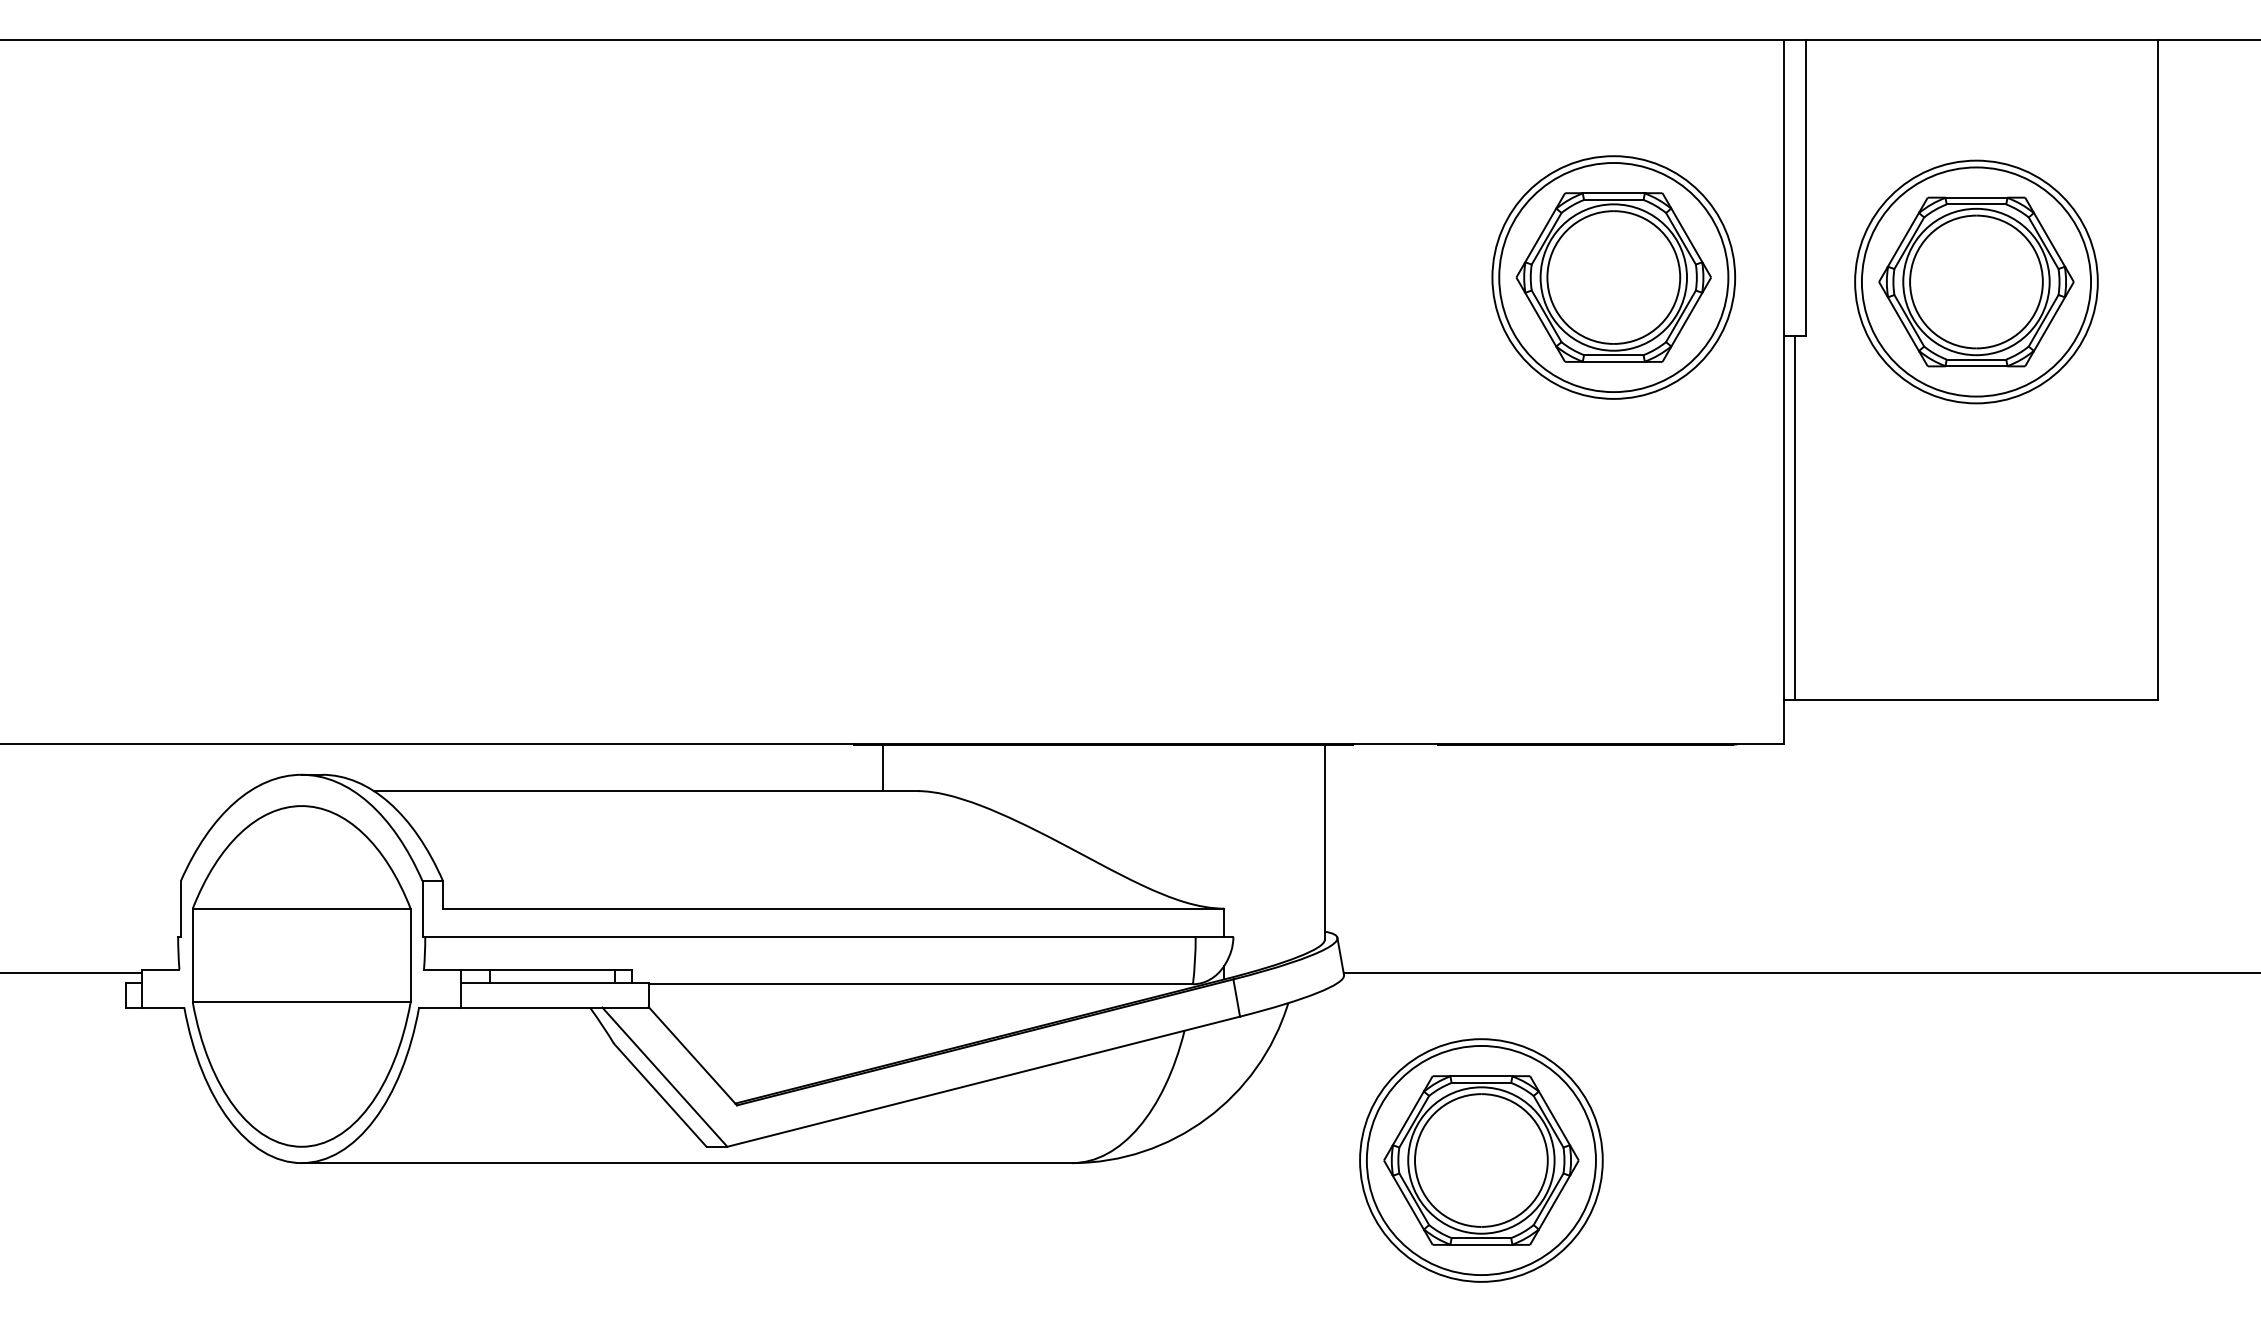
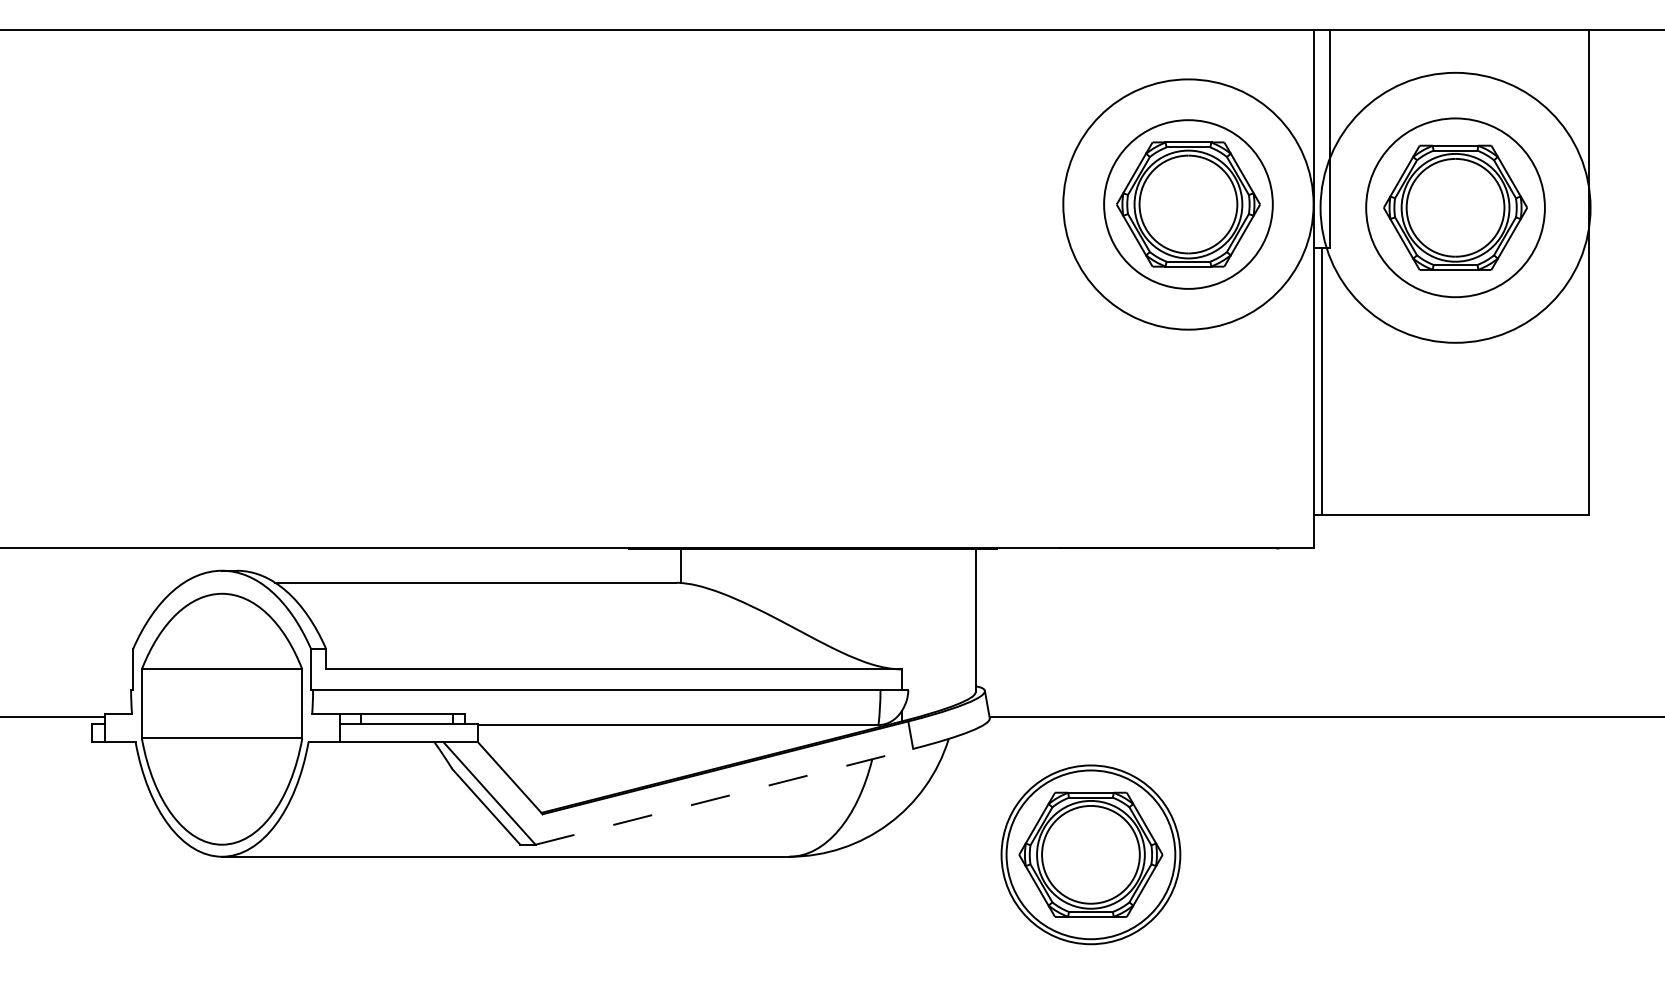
circle: (1613, 277) -> (1188, 204), size x1.4
circle: (1976, 281) -> (1455, 207), size x1.6
line: (882, 768) -> (680, 566), moved
line: (984, 1081) -> (724, 796), solid -> dashed

